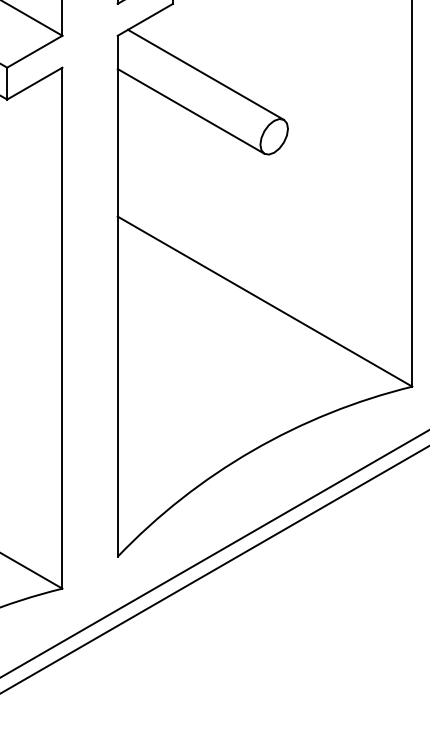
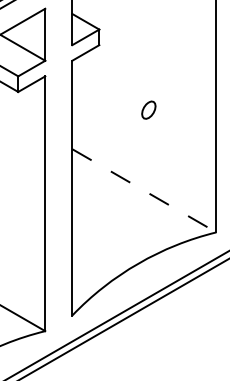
line: (206, 74) -> (115, 79), removed
line: (191, 110) -> (108, 97), removed
line: (265, 303) -> (144, 191), solid -> dashed

